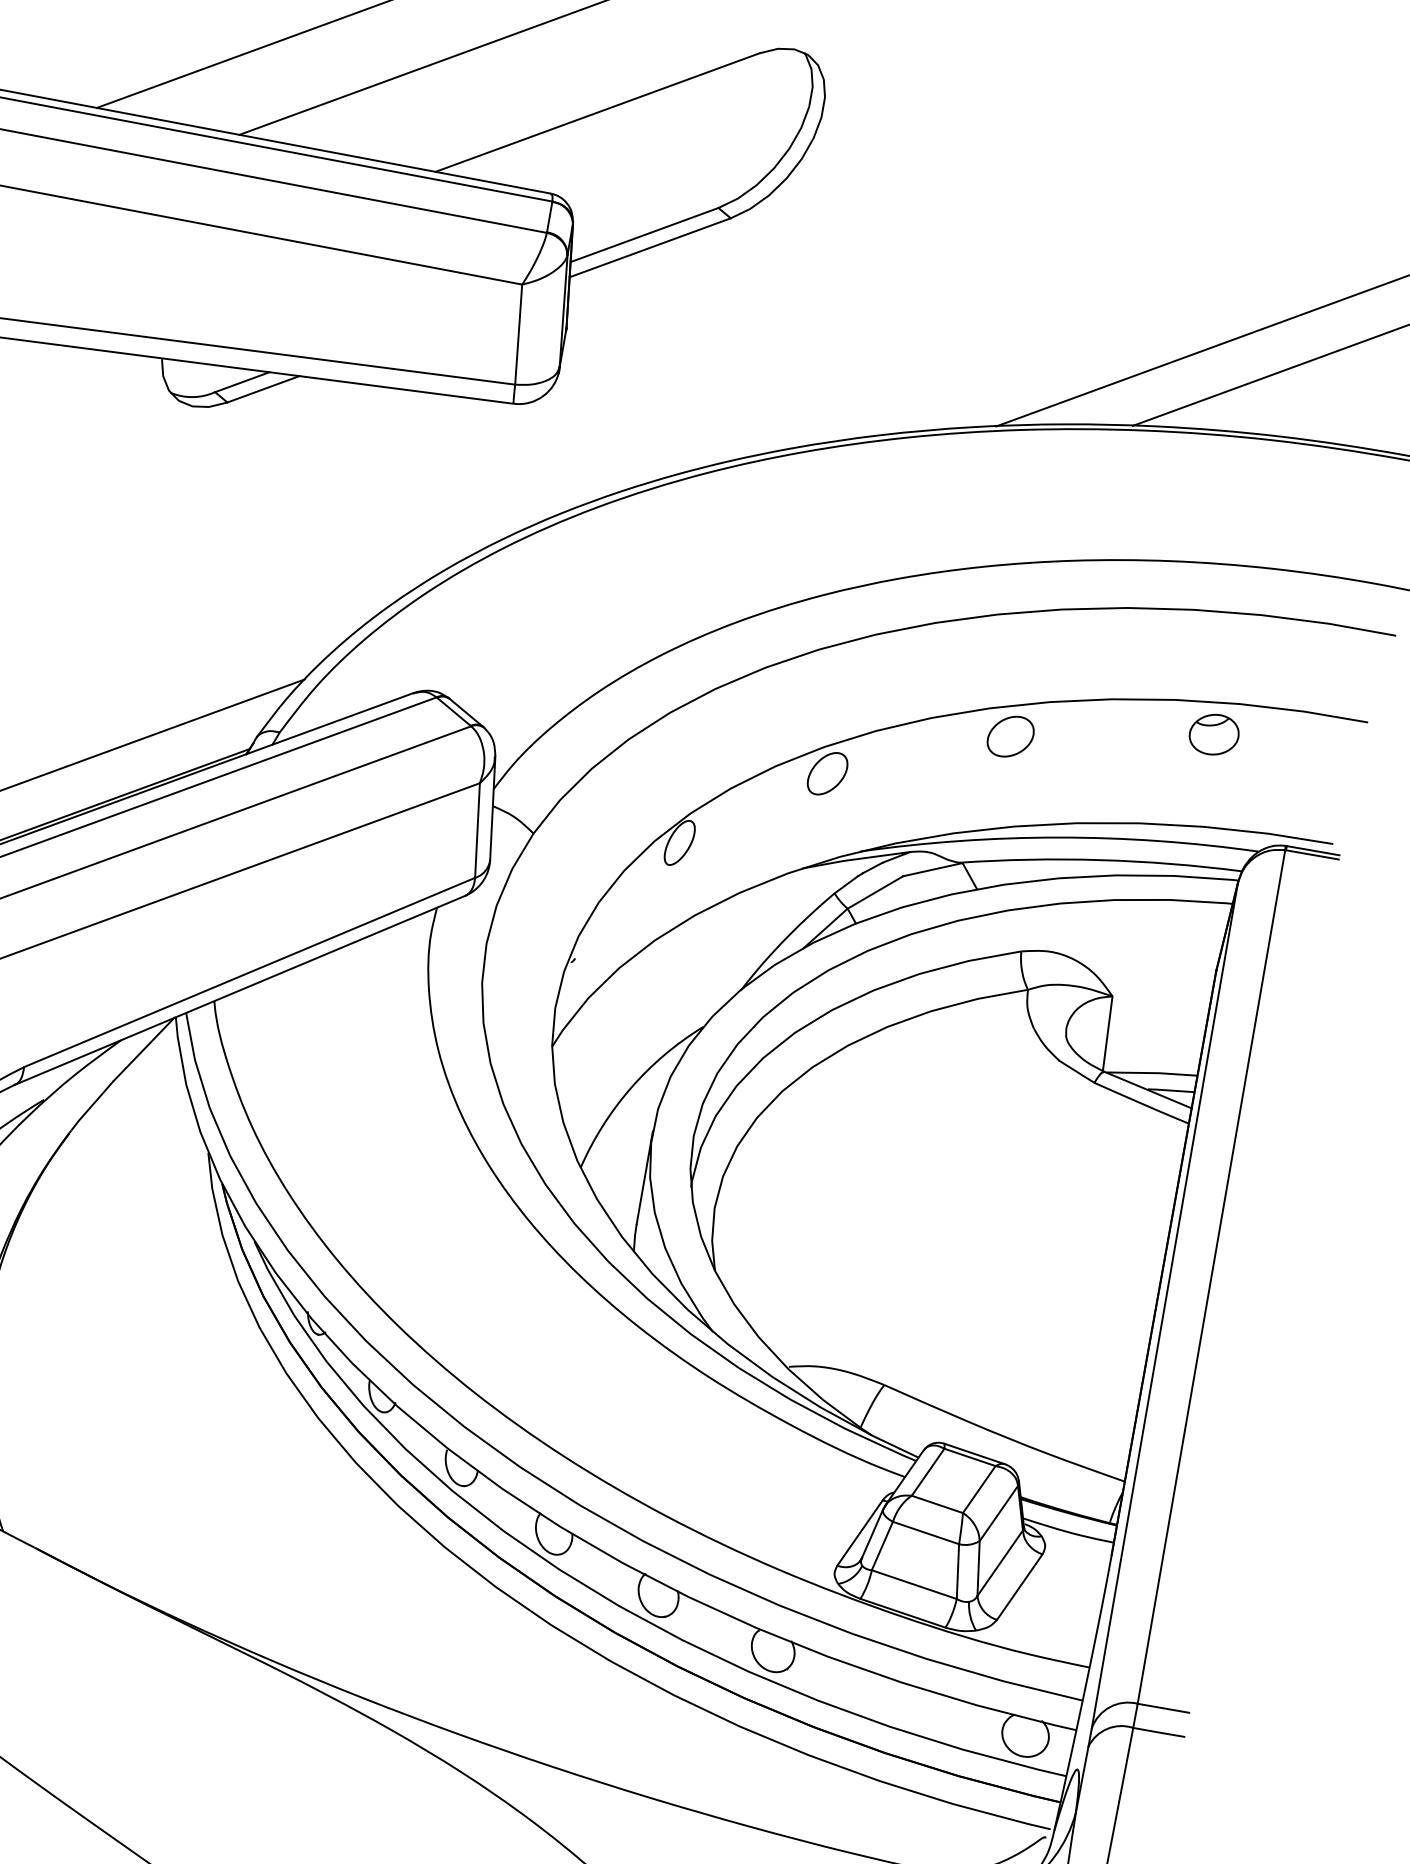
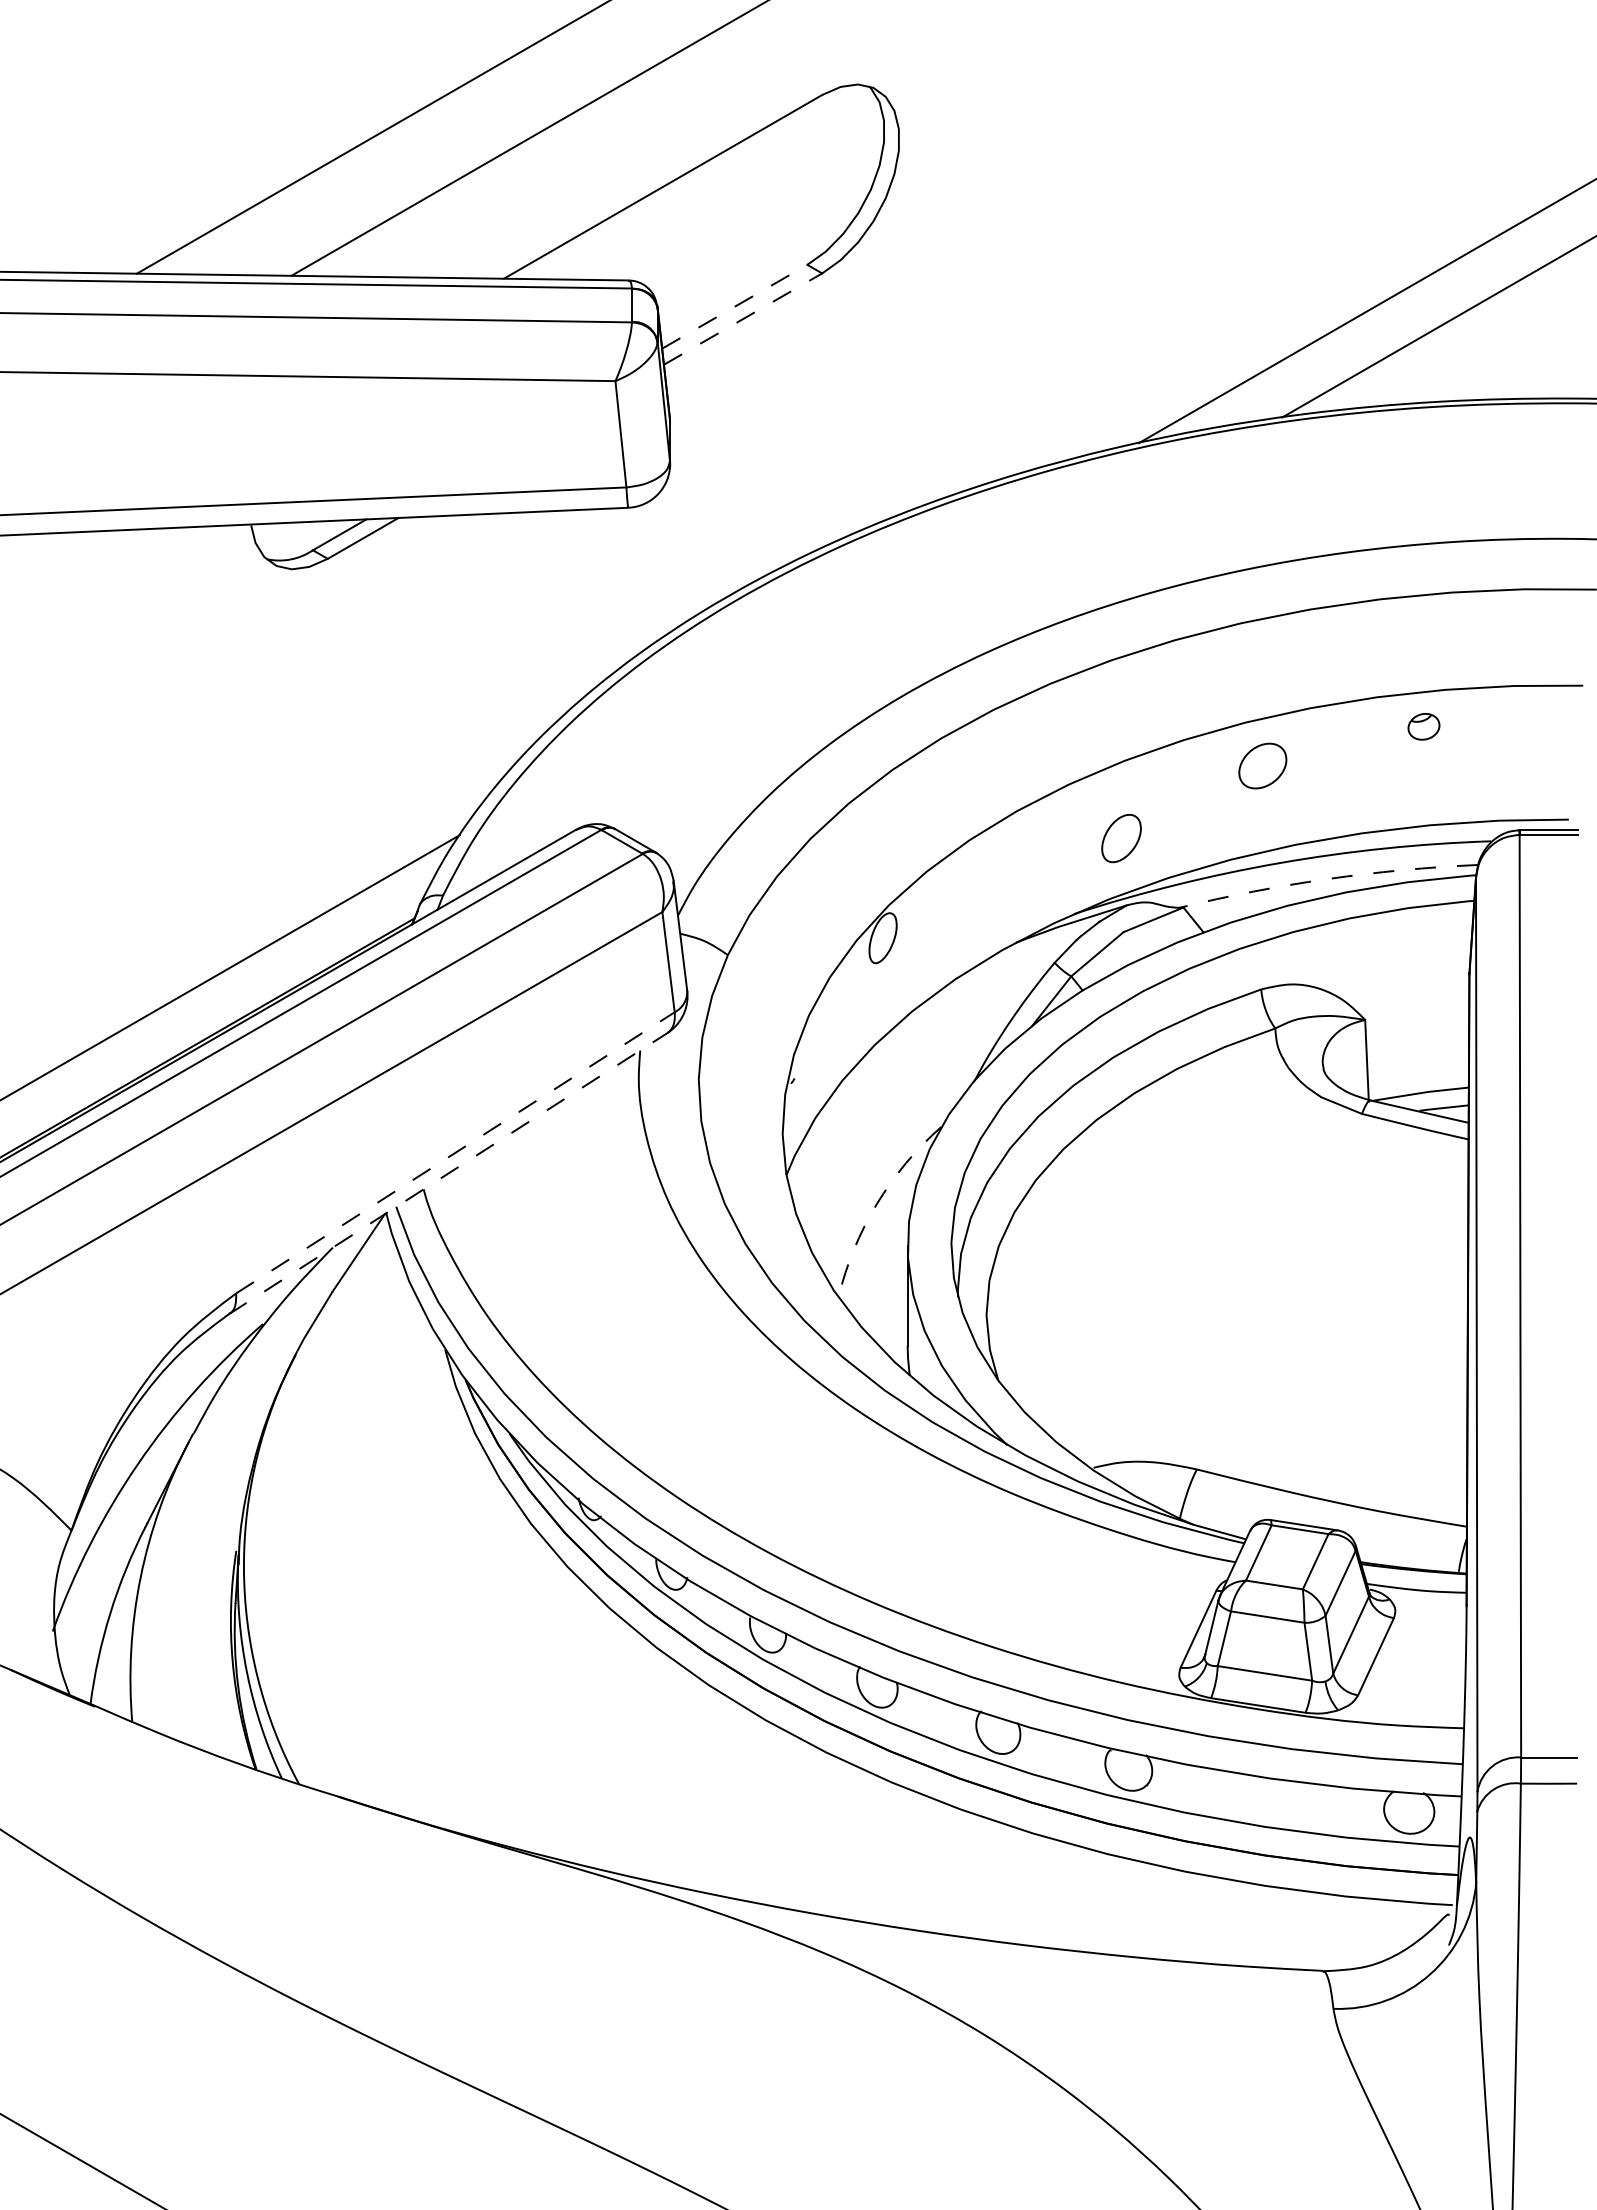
line: (644, 234) -> (734, 306), solid -> dashed
line: (650, 247) -> (743, 318), solid -> dashed
part: (1213, 734) -> (1423, 726), size x0.6
part: (1010, 736) -> (1262, 765), moved
part: (827, 773) -> (1121, 838), moved
arc: (1100, 860) -> (1327, 879), solid -> dashed
line: (249, 972) -> (455, 1152), solid -> dashed
line: (239, 990) -> (448, 1173), solid -> dashed
arc: (630, 1088) -> (876, 1204), solid -> dashed

